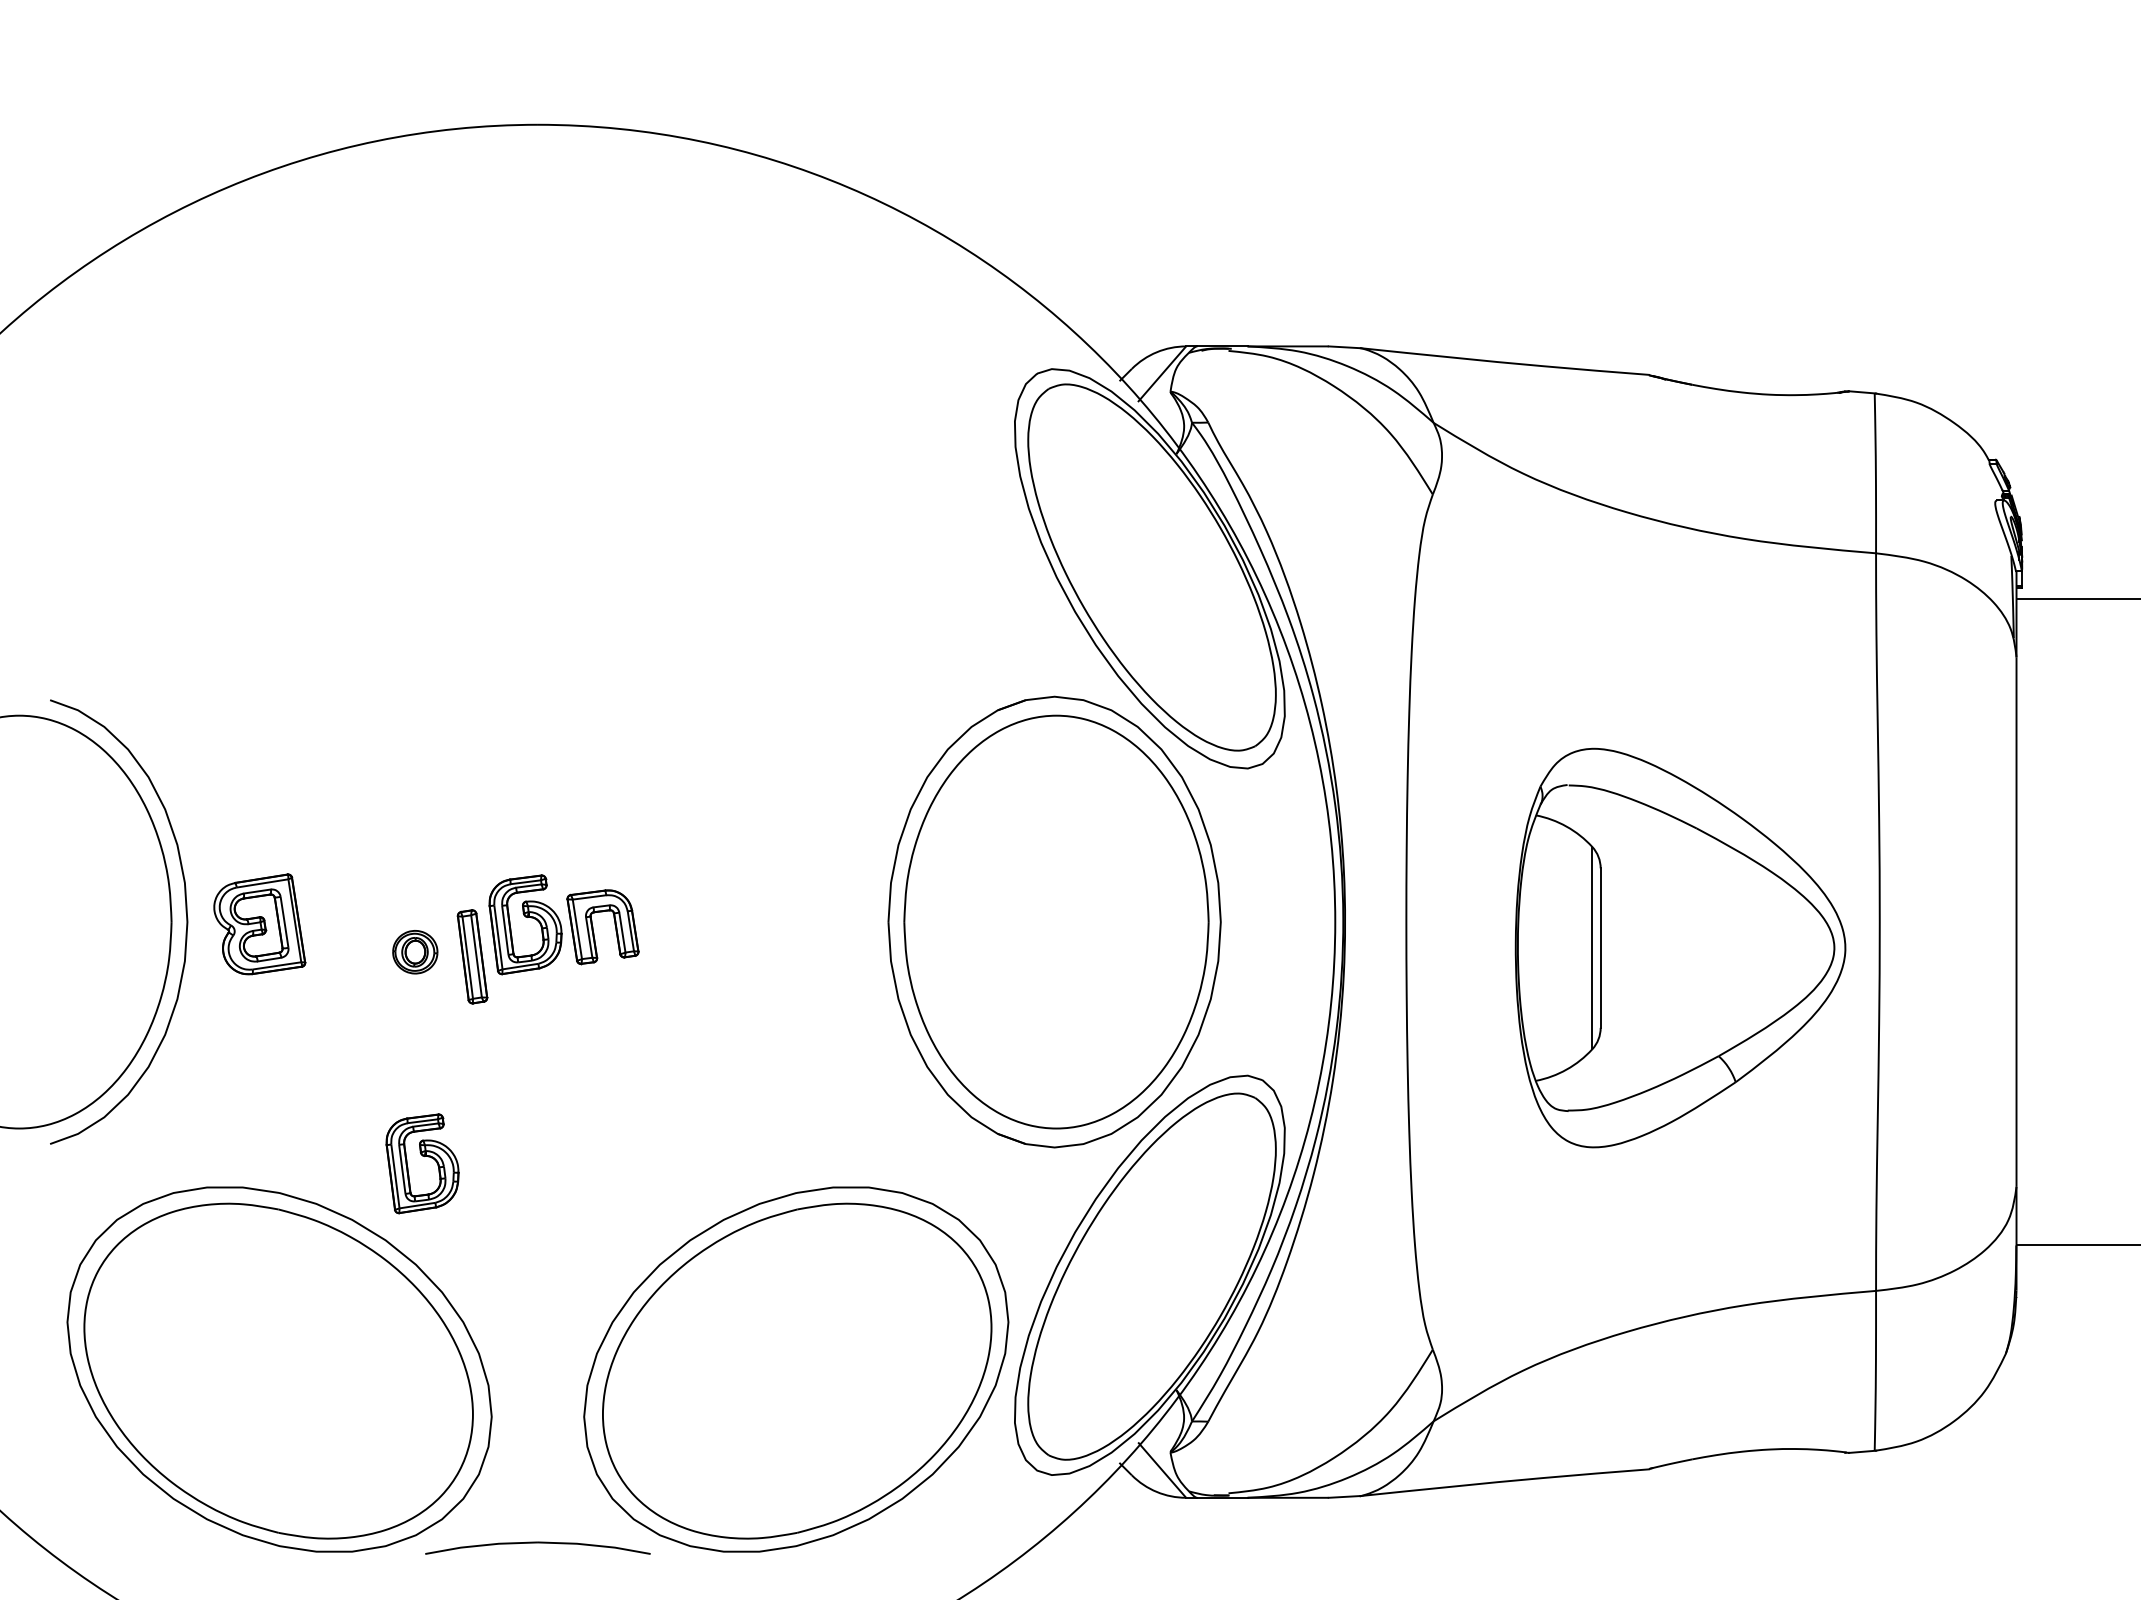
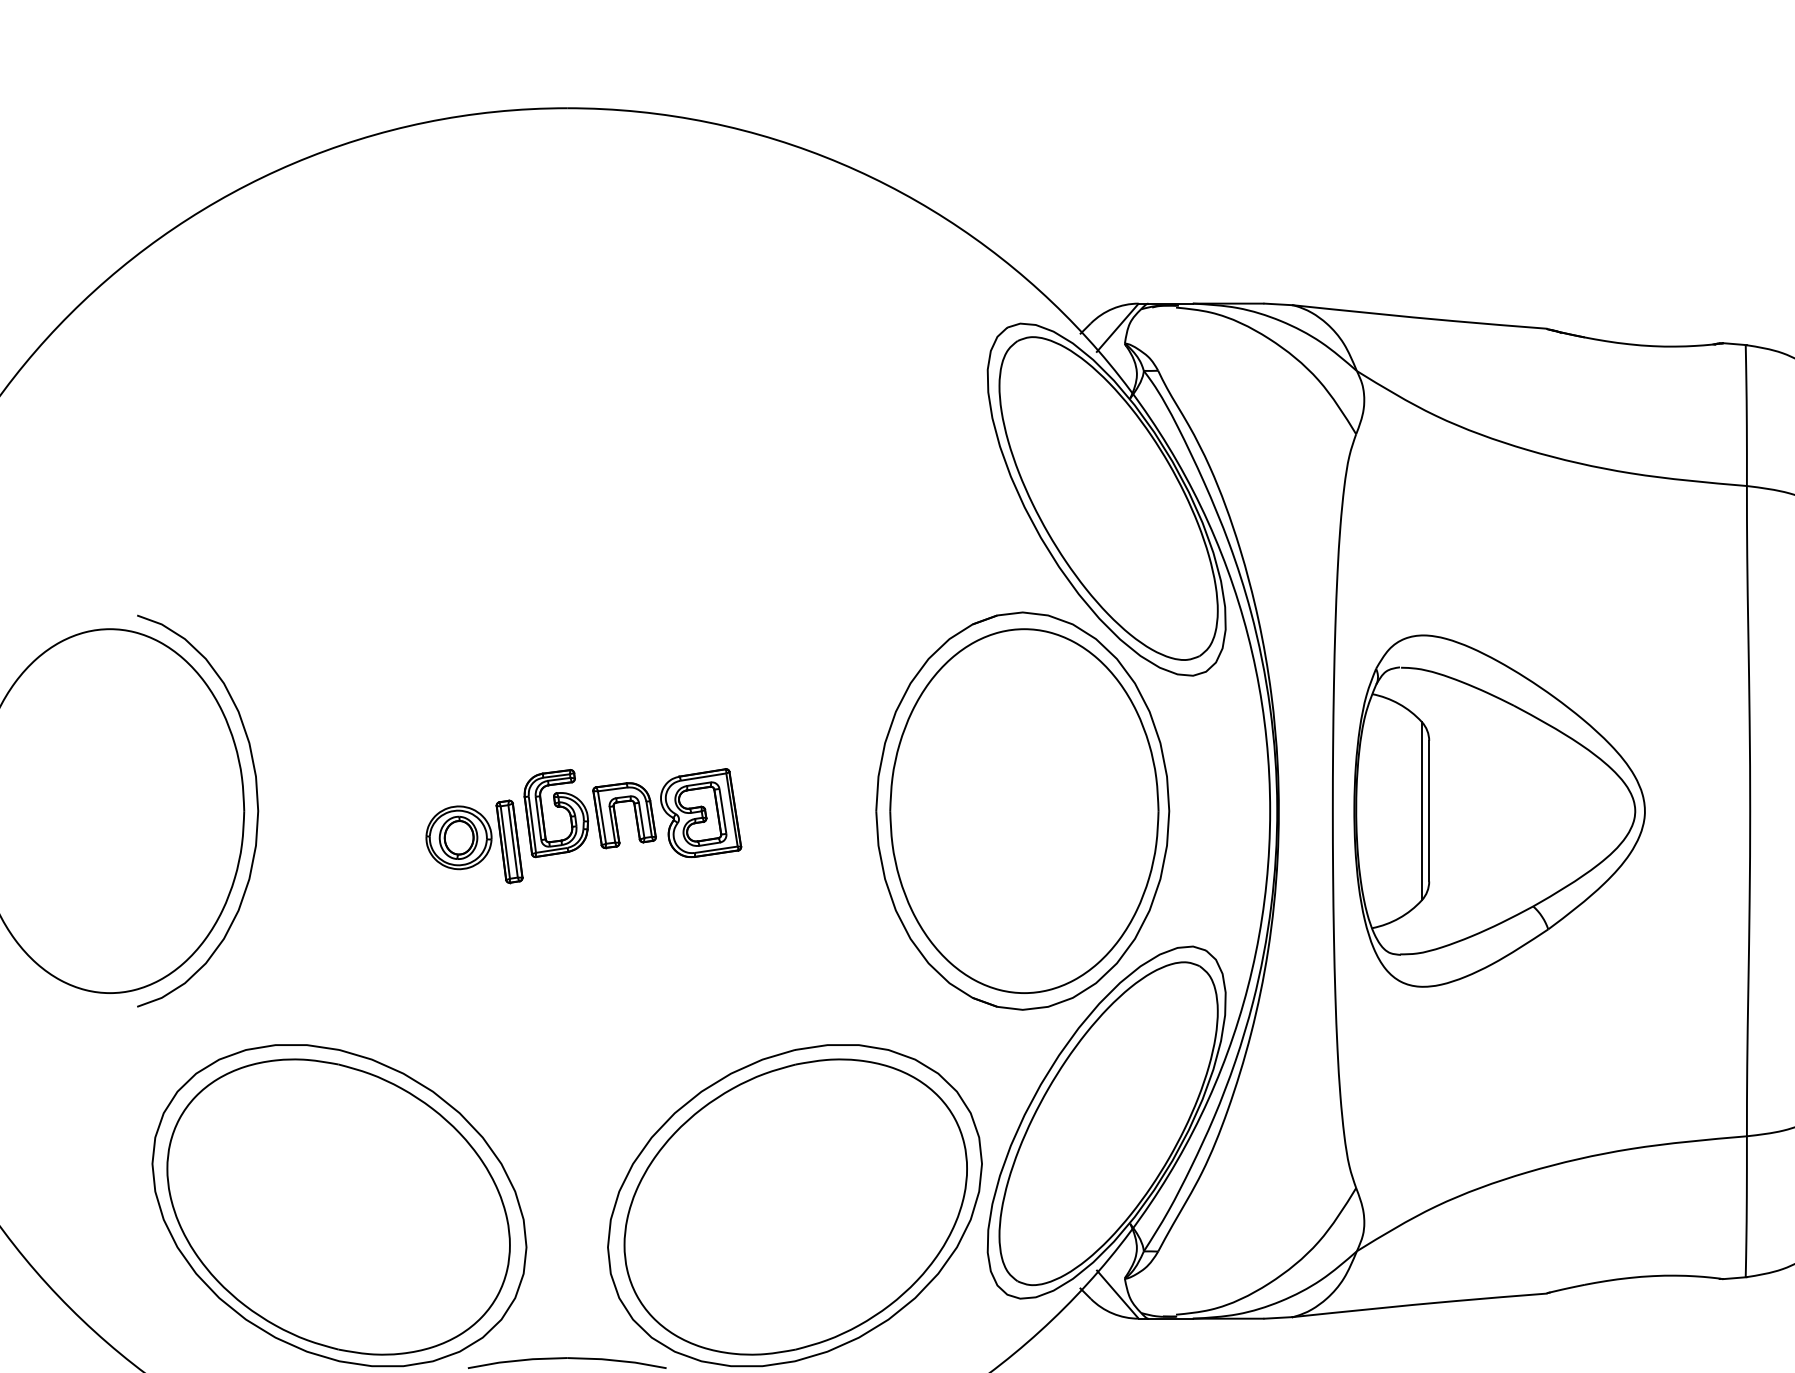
part: (259, 924) -> (700, 813), moved
part: (1680, 947) -> (1499, 810), moved
part: (415, 951) -> (459, 837), size x1.67
part: (422, 1156) -> (465, 1017), removed

